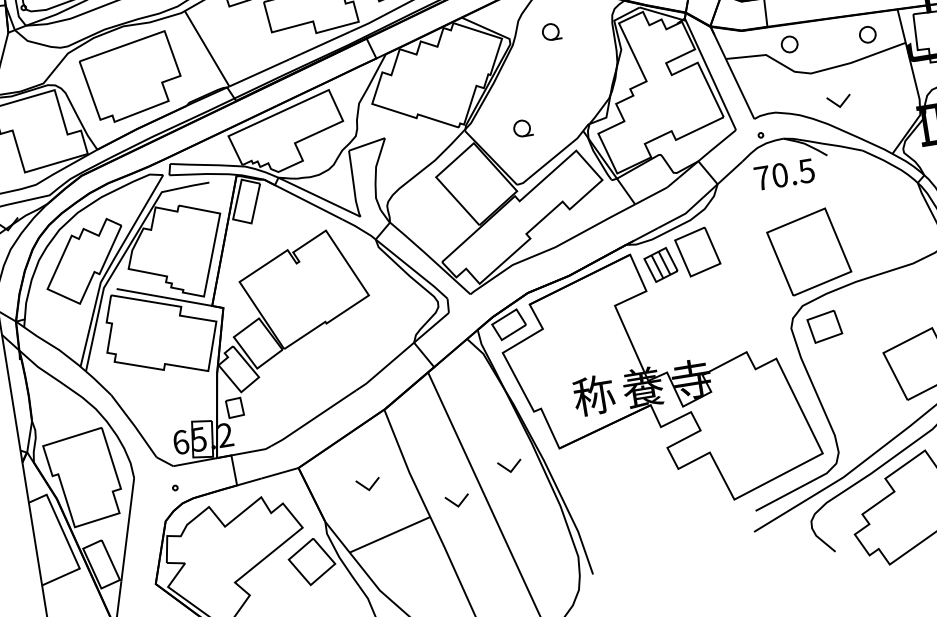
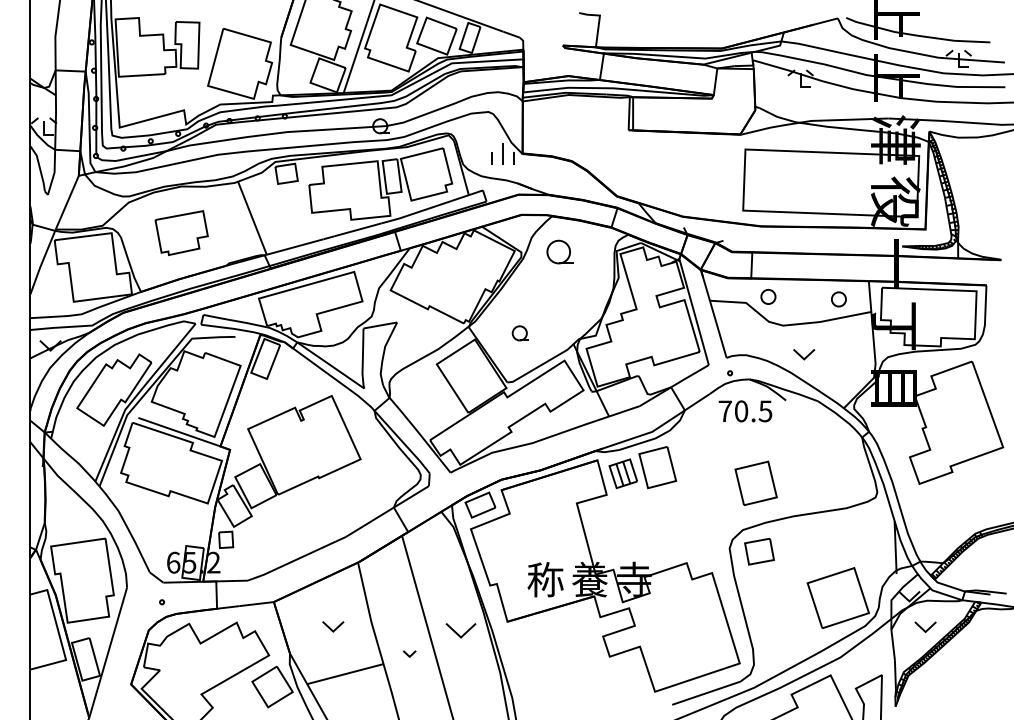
part: (550, 31) -> (558, 251), size x1.6
part: (131, 77) -> (181, 232), size x0.6
part: (808, 252) -> (755, 483), size x0.6
part: (510, 466) -> (461, 630), size x1.4
part: (457, 500) -> (409, 653), size x0.6

